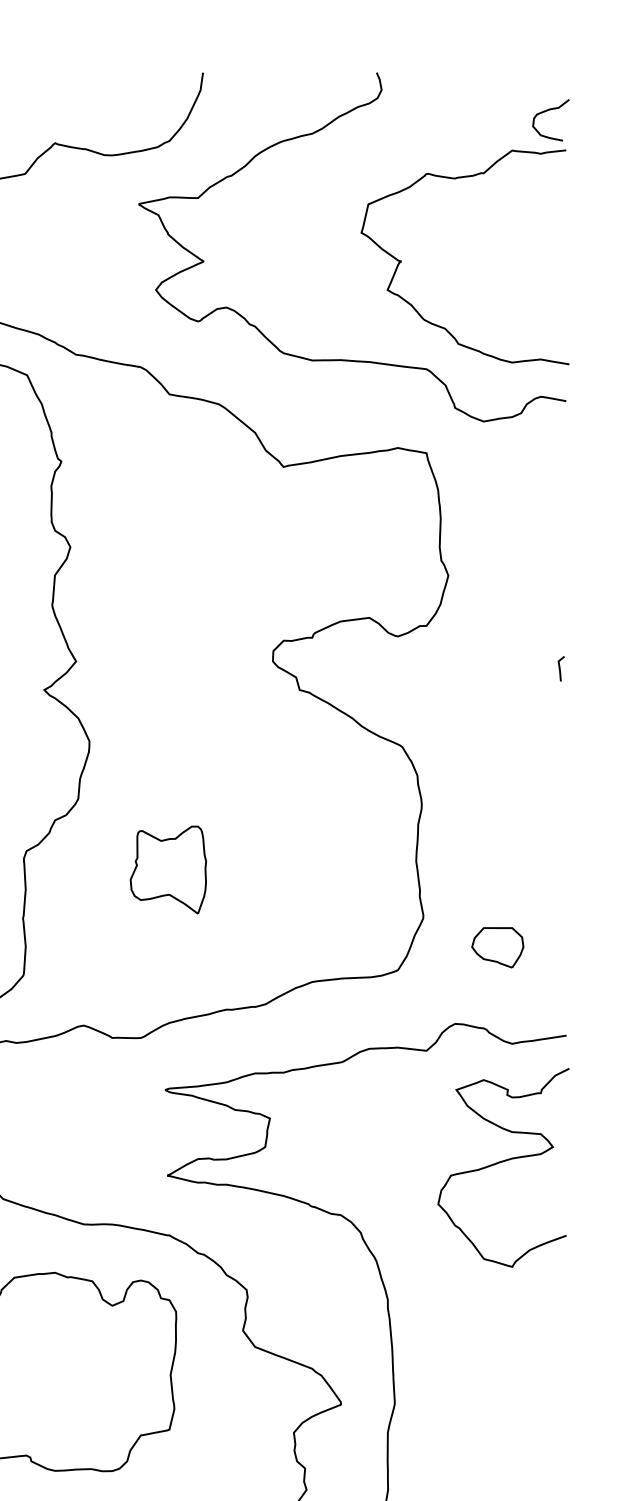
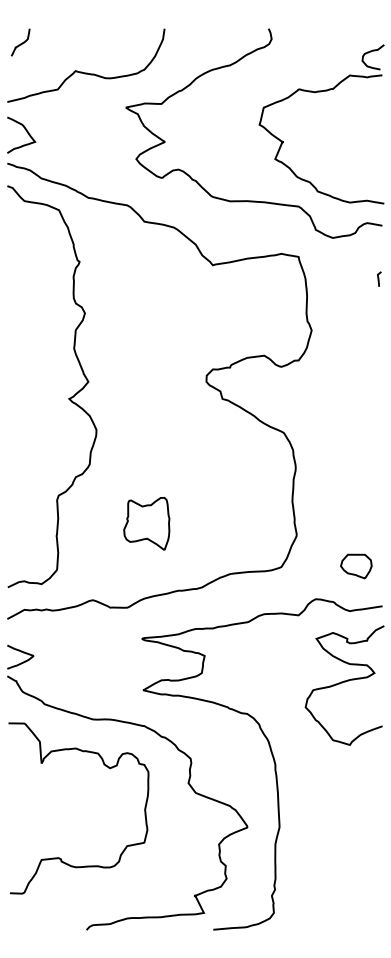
line: (561, 667) -> (379, 278), moved
part: (167, 869) -> (146, 523), moved
part: (498, 947) -> (356, 566), moved

